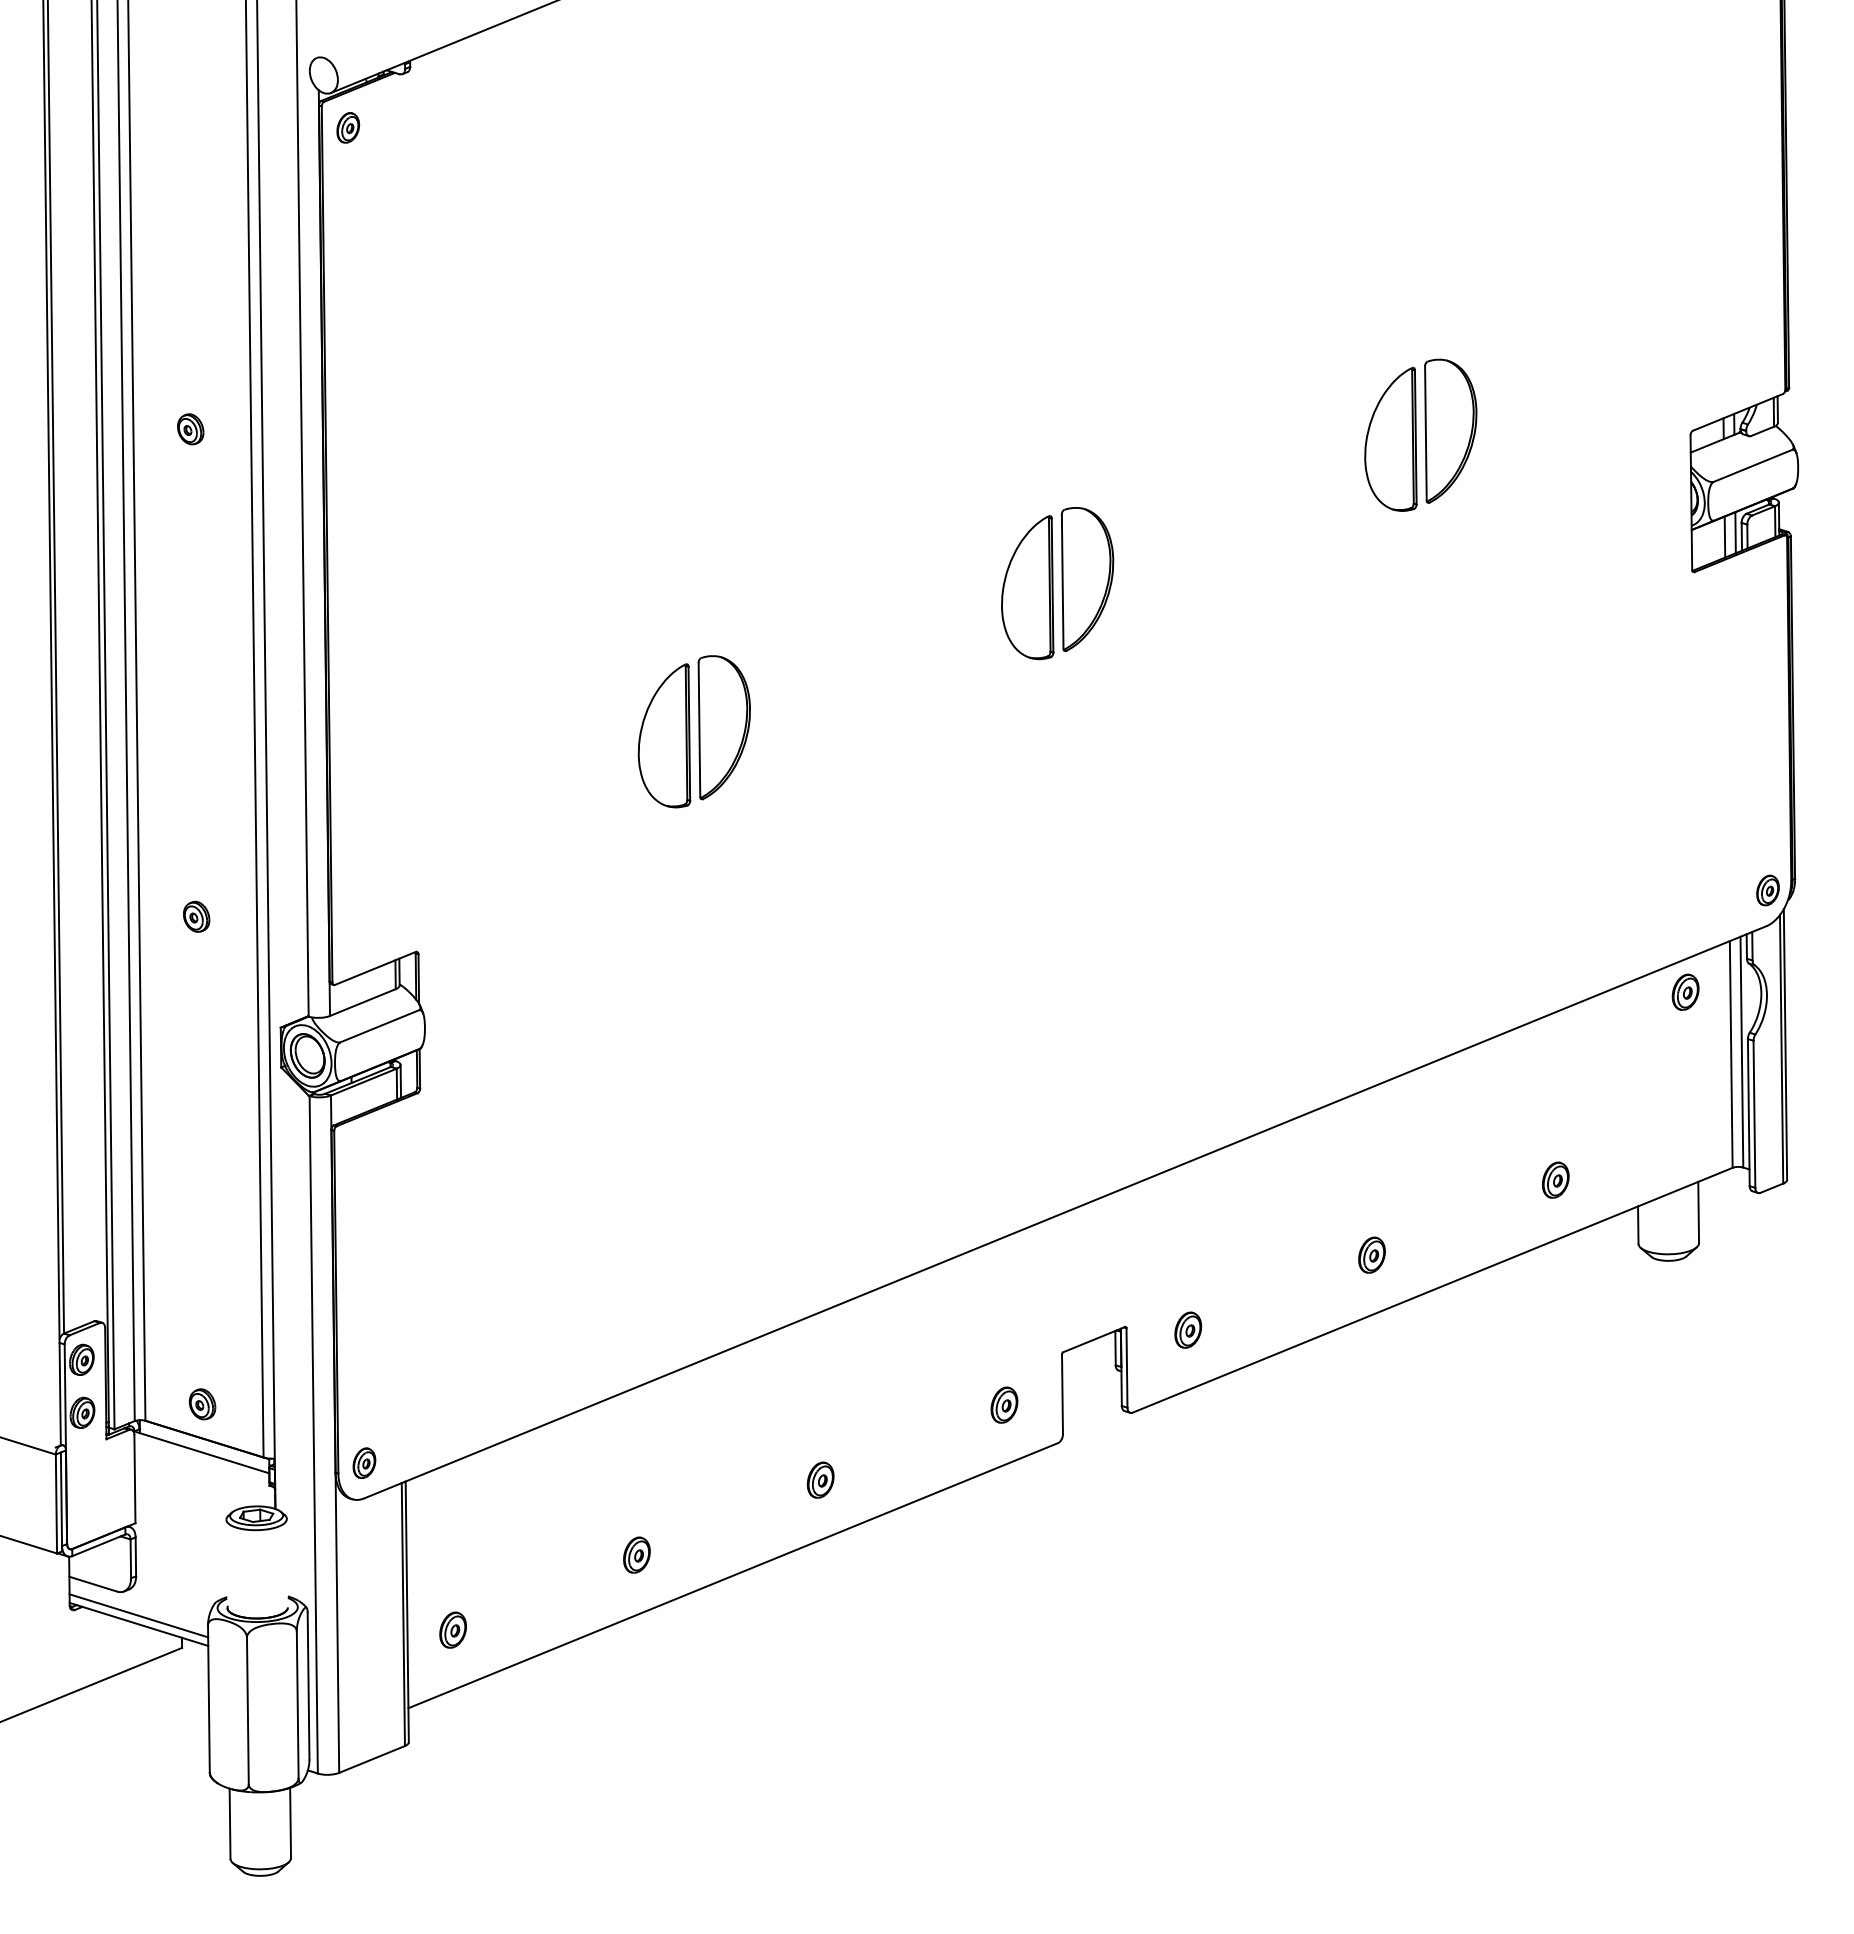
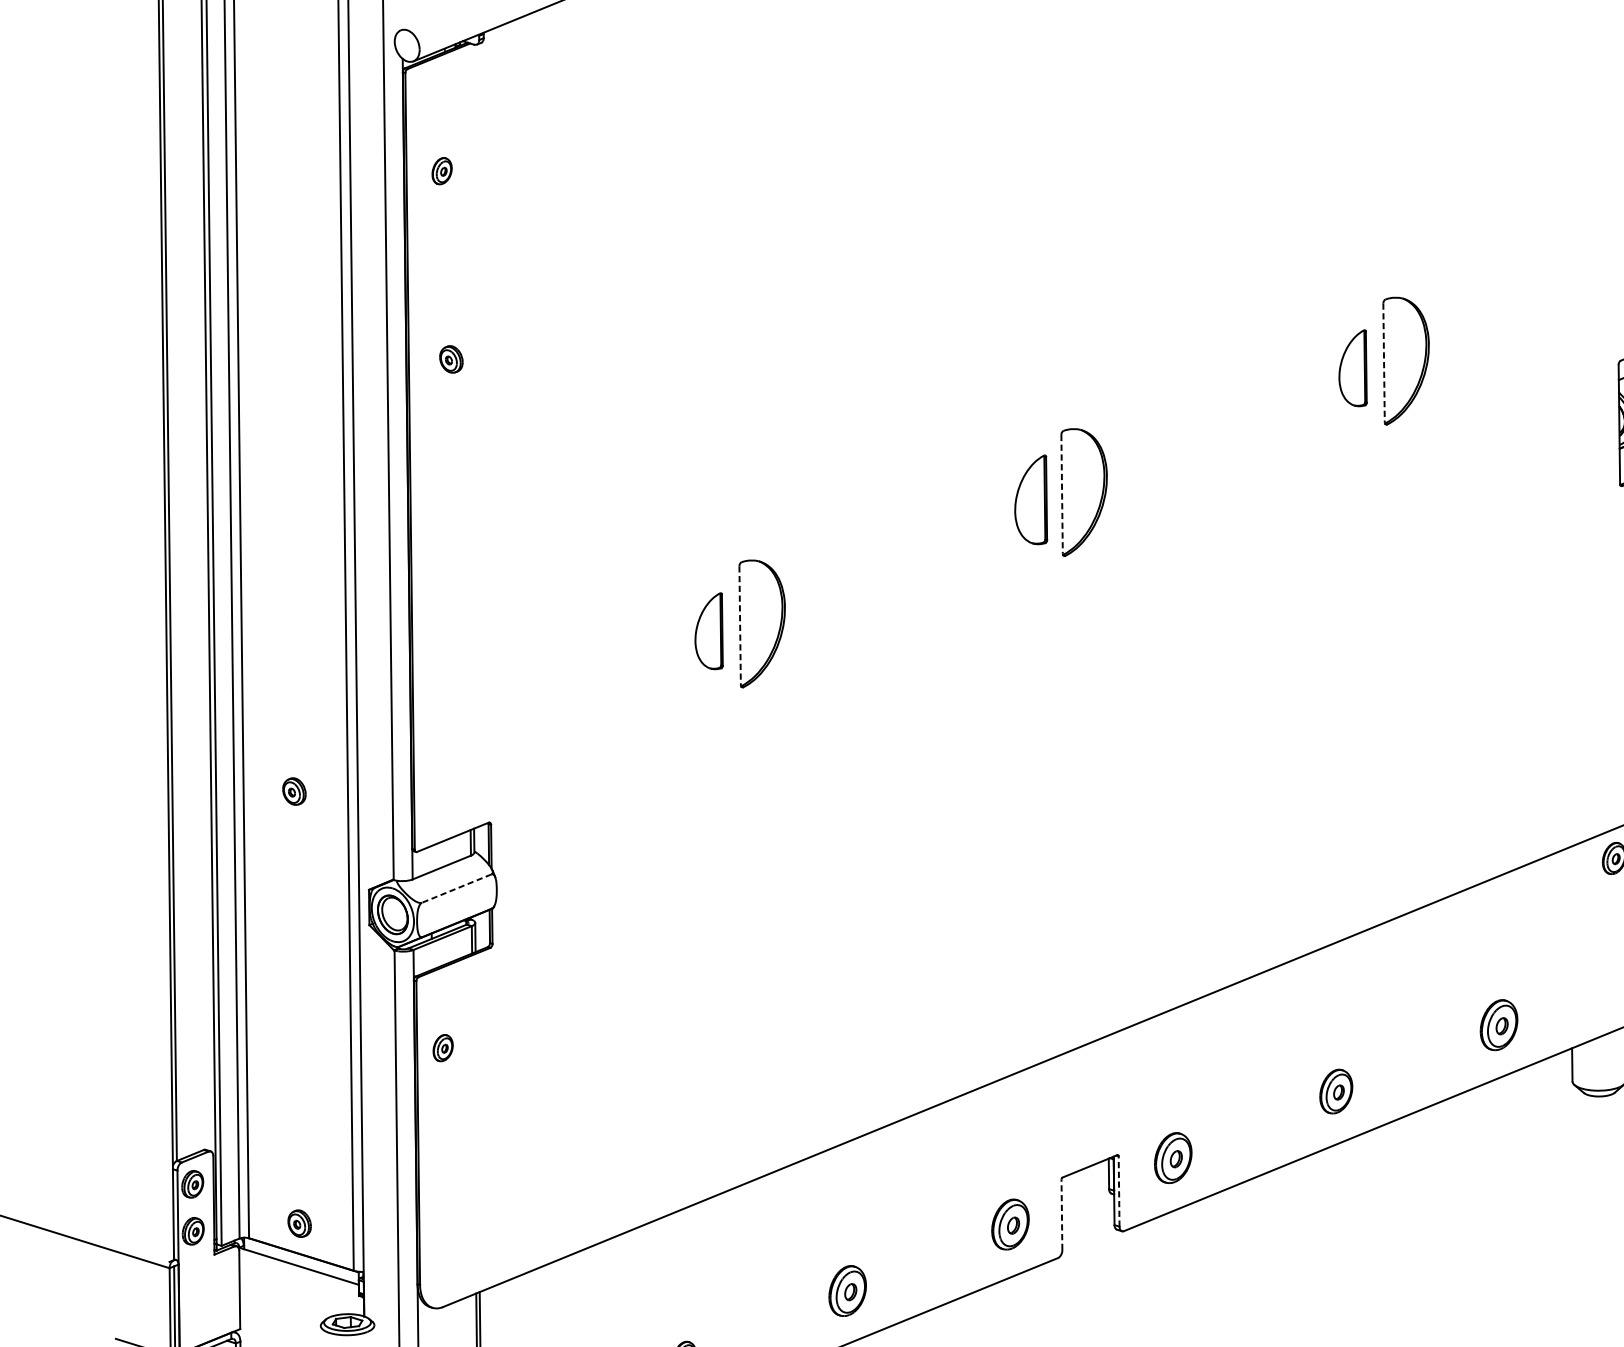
part: (348, 127) -> (442, 170), moved
part: (190, 429) -> (451, 359), moved
line: (1425, 433) -> (1383, 363), solid -> dashed
part: (1390, 438) -> (1352, 367), size x0.6
line: (1062, 581) -> (1061, 494), solid -> dashed
part: (1027, 587) -> (1030, 499), size x0.7
line: (699, 730) -> (740, 626), solid -> dashed
part: (664, 735) -> (709, 630), size x0.6
line: (379, 1026) -> (456, 888), solid -> dashed
part: (1555, 1179) -> (1498, 1024), size x1.6
part: (1371, 1254) -> (1335, 1090), size x1.4
part: (1188, 1329) -> (1173, 1157), size x1.6
line: (1126, 1367) -> (1118, 1191), solid -> dashed
line: (1062, 1394) -> (1061, 1214), solid -> dashed
part: (1004, 1404) -> (1010, 1223), size x1.6
part: (364, 1462) -> (443, 1047), moved
part: (820, 1479) -> (847, 1290), size x1.6

